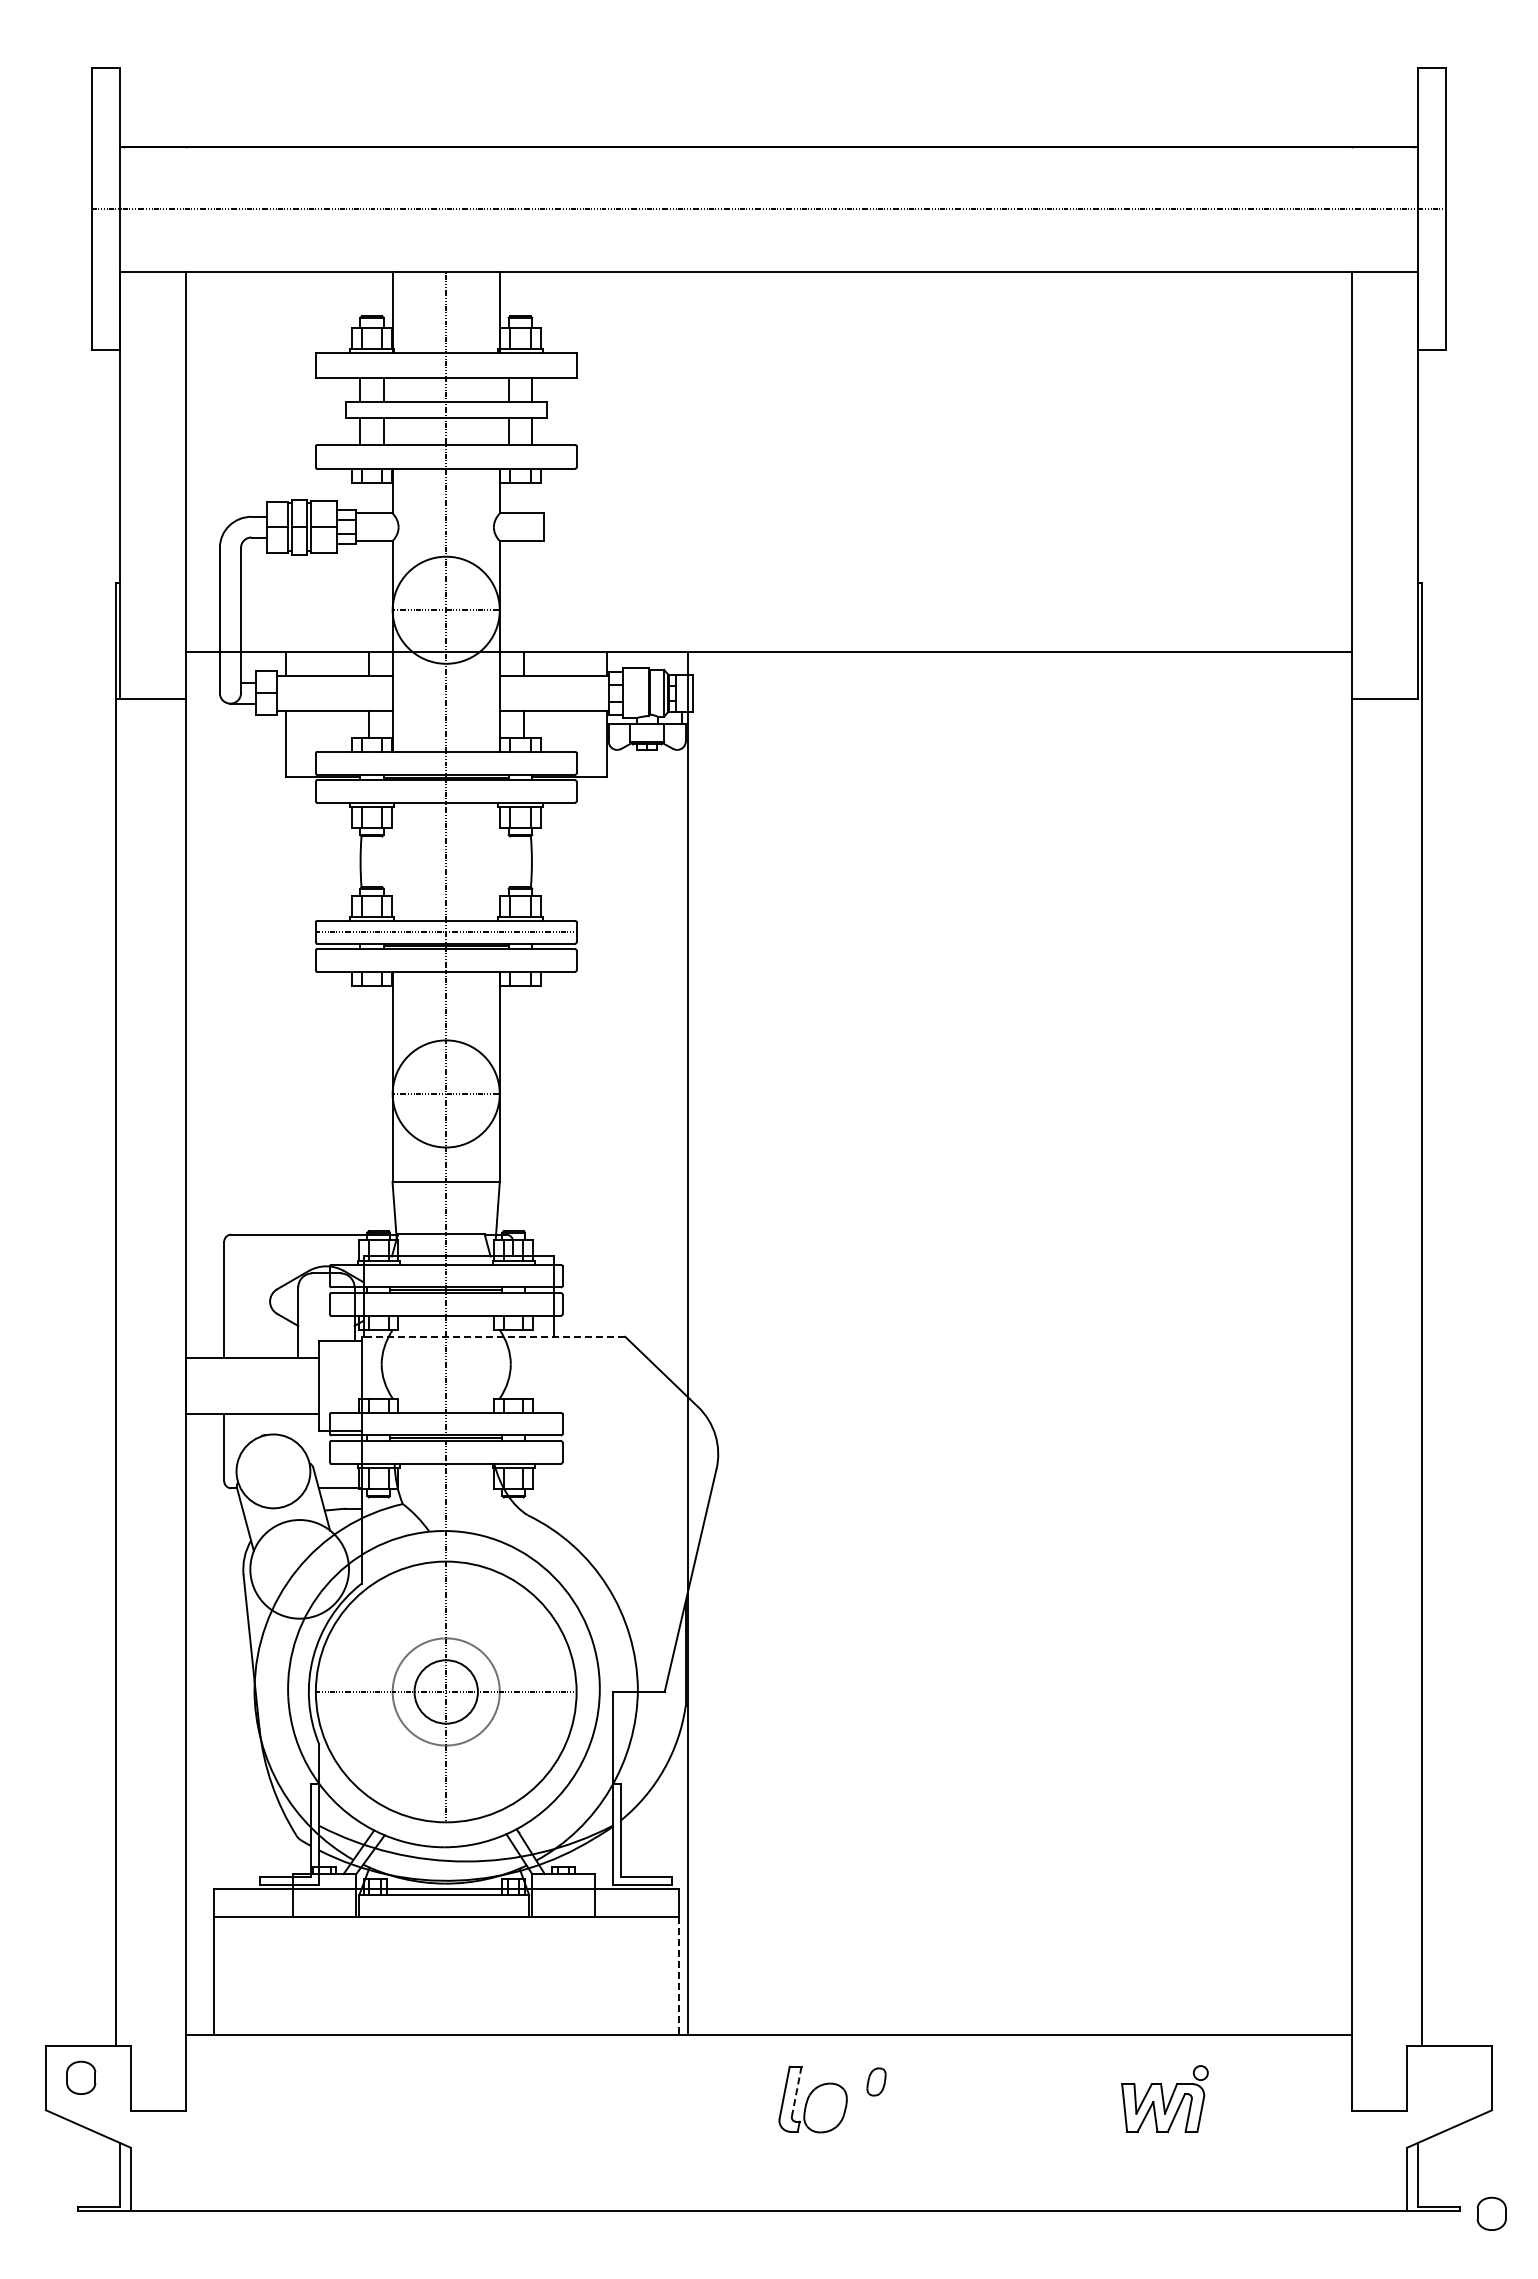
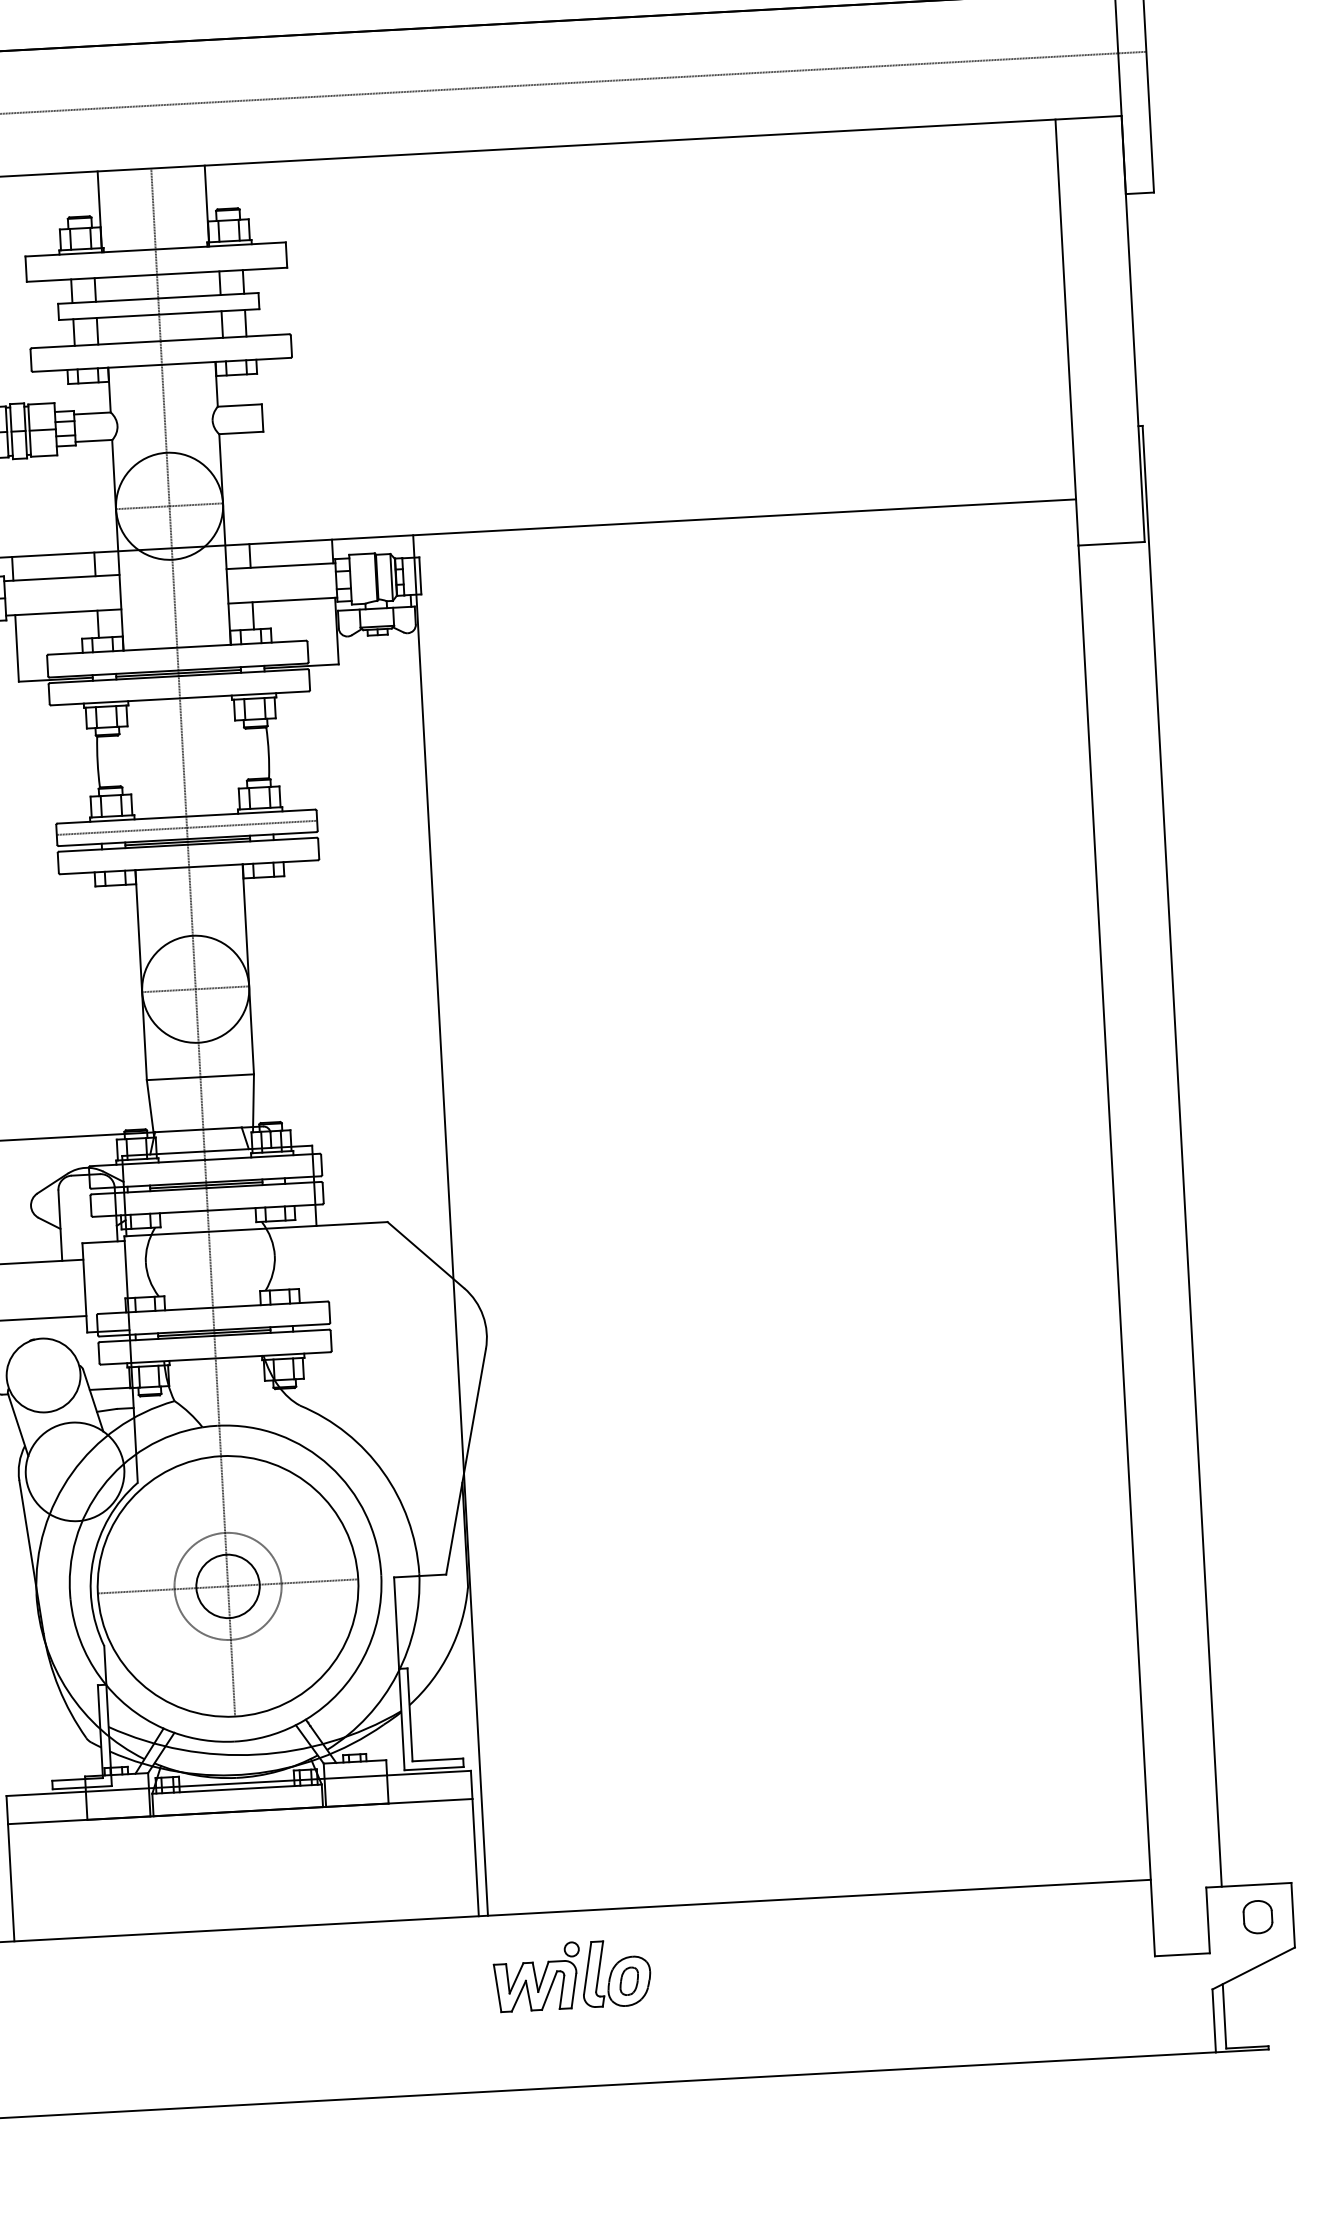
line: (493, 1336) -> (256, 1228), dashed -> solid
line: (678, 1976) -> (475, 1857), dashed -> solid
part: (876, 2081) -> (629, 1980), moved
line: (796, 2092) -> (599, 1967), dashed -> solid
part: (1164, 2098) -> (536, 1976), moved
part: (1491, 2213) -> (1257, 1916), moved

